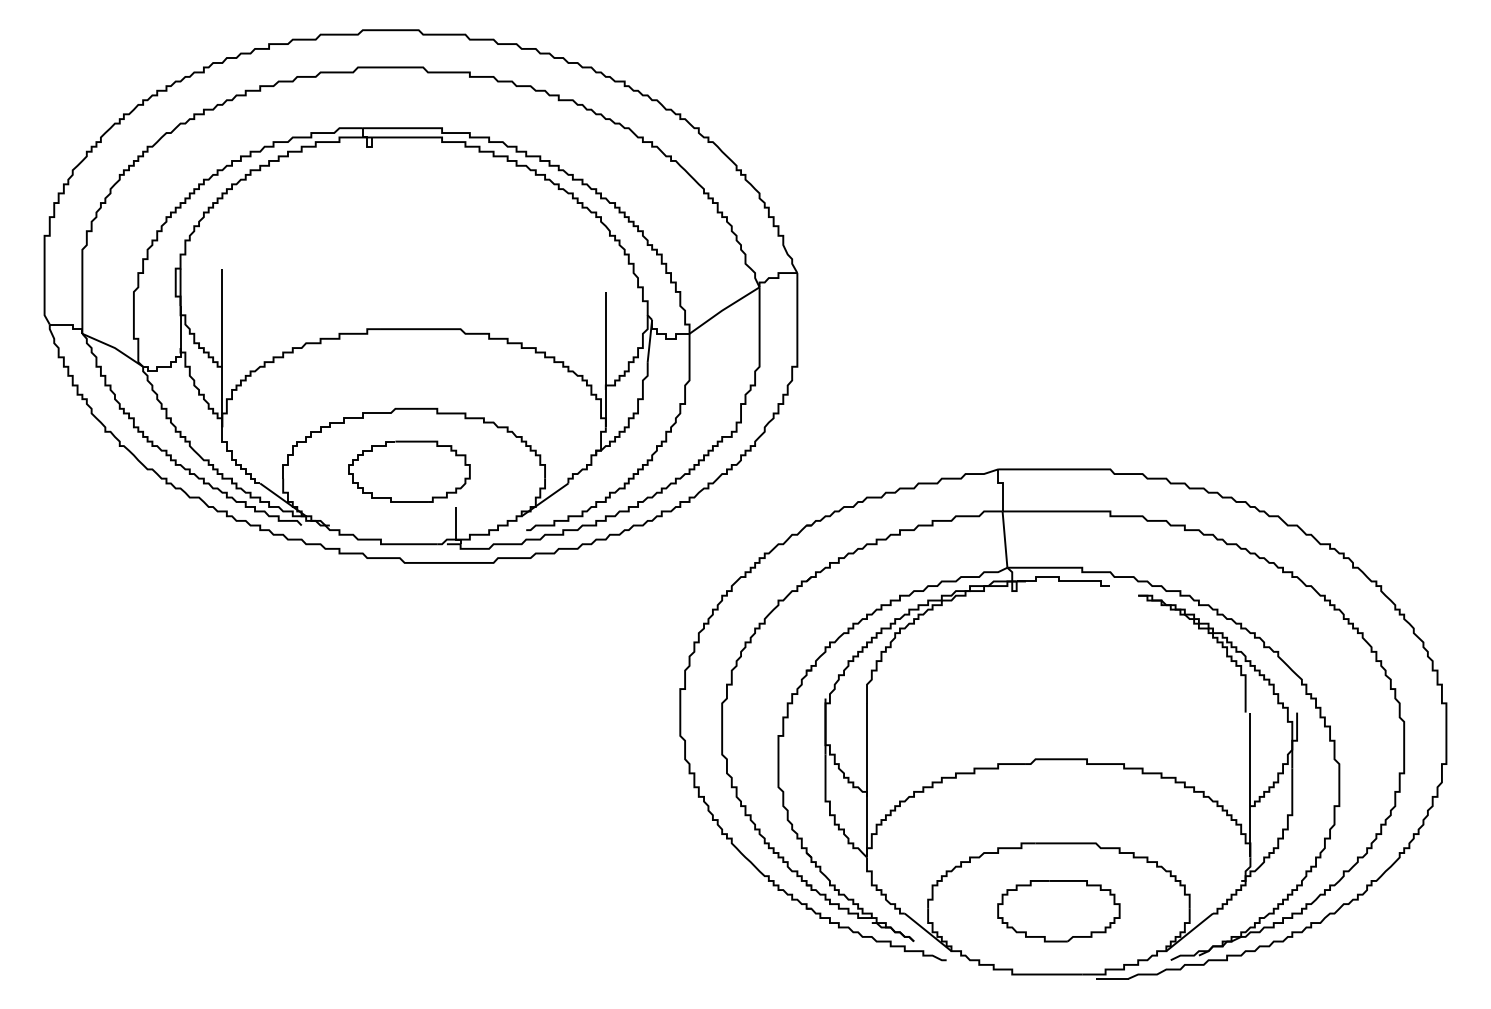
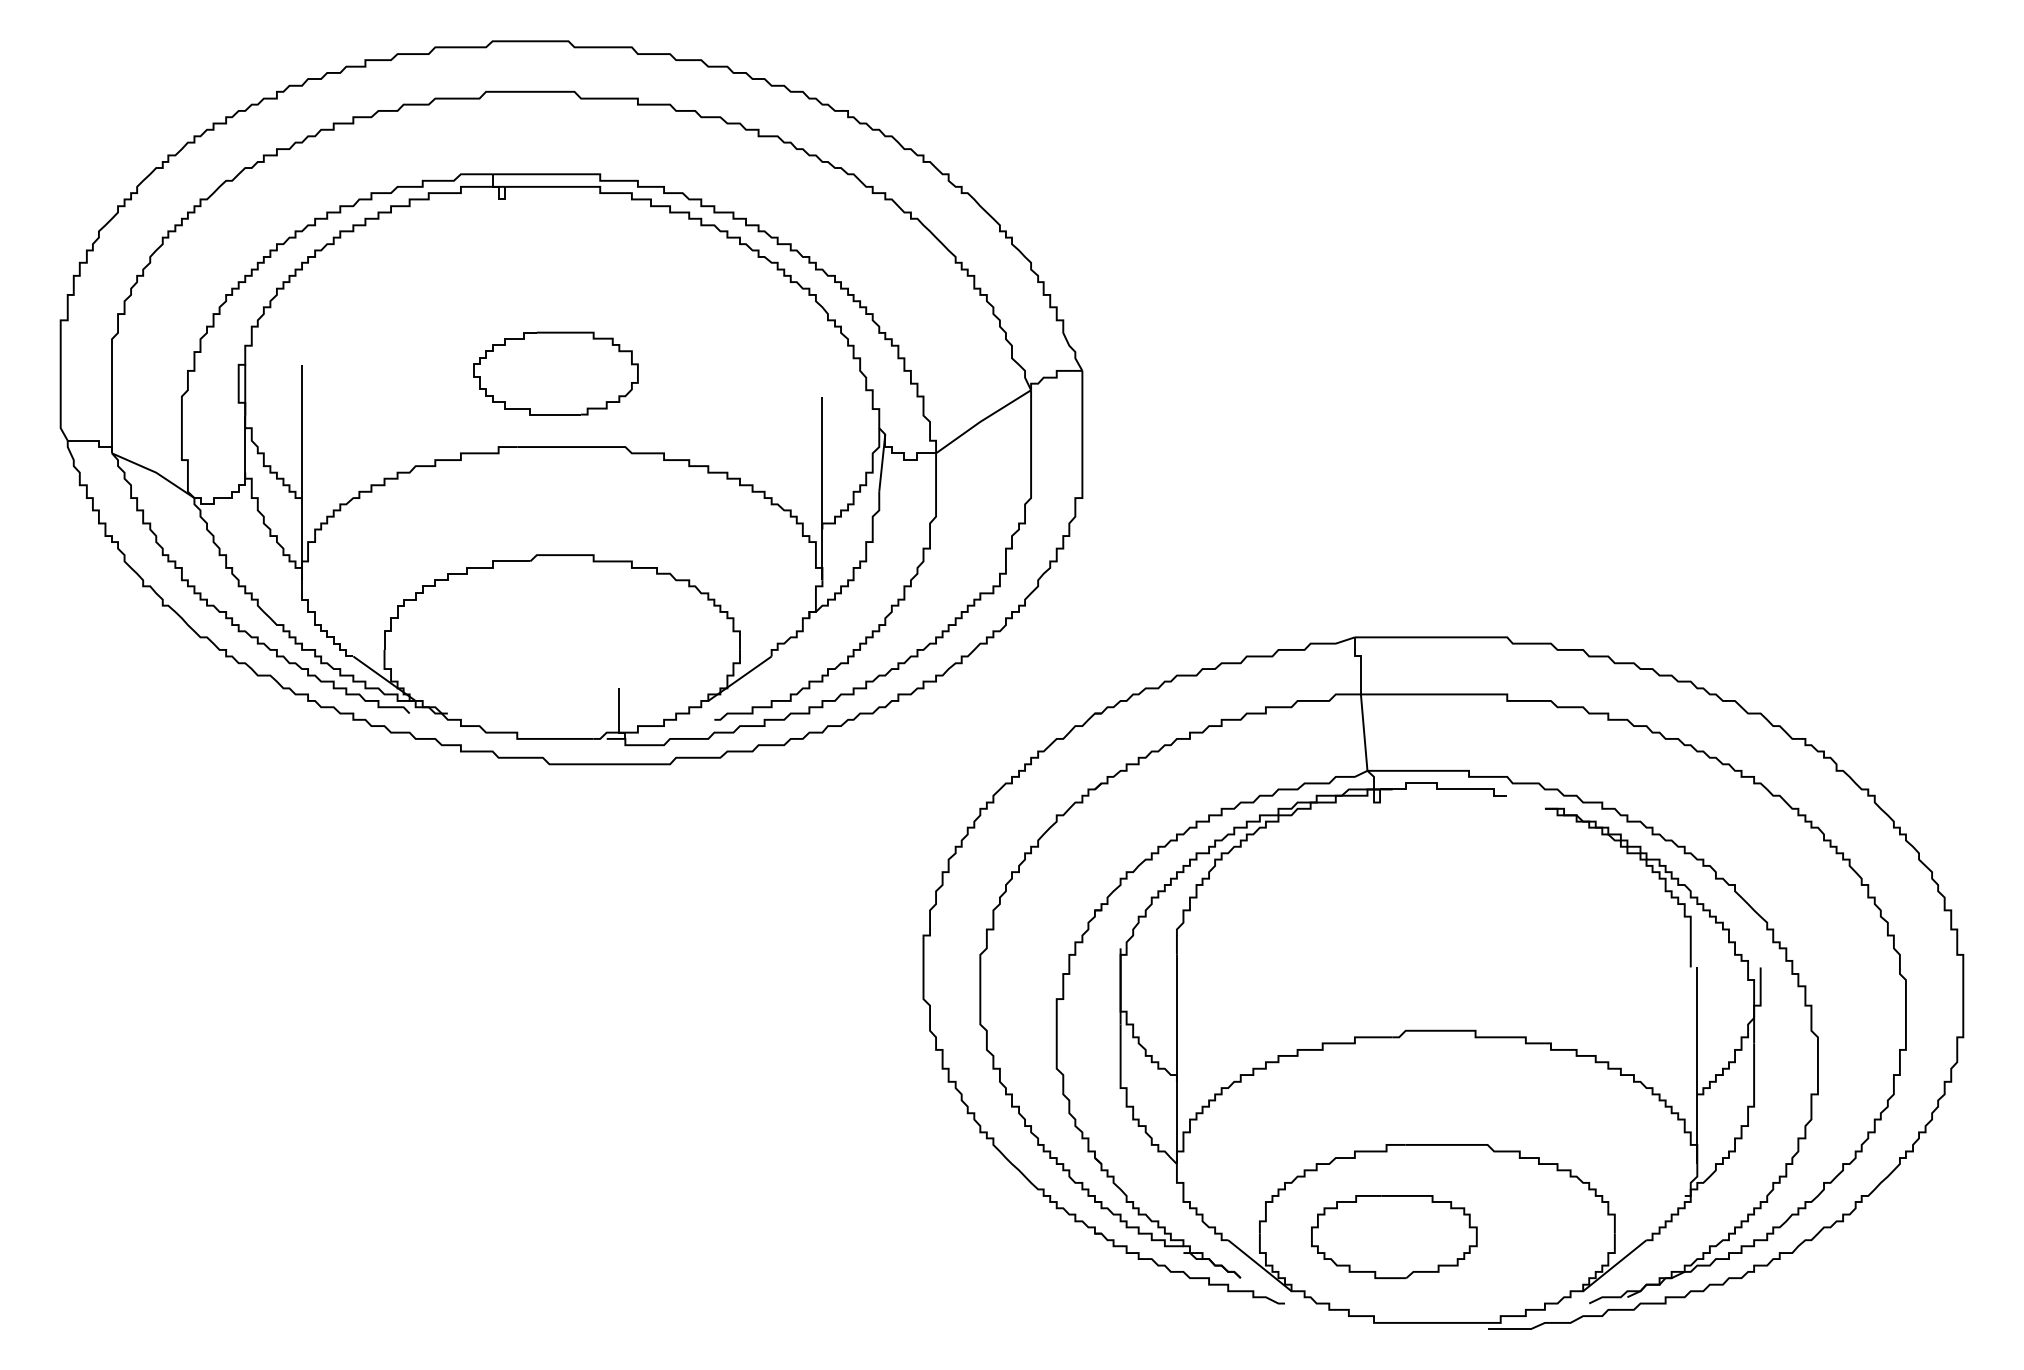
part: (409, 471) -> (555, 373), moved
part: (1059, 911) -> (1394, 1237), moved

